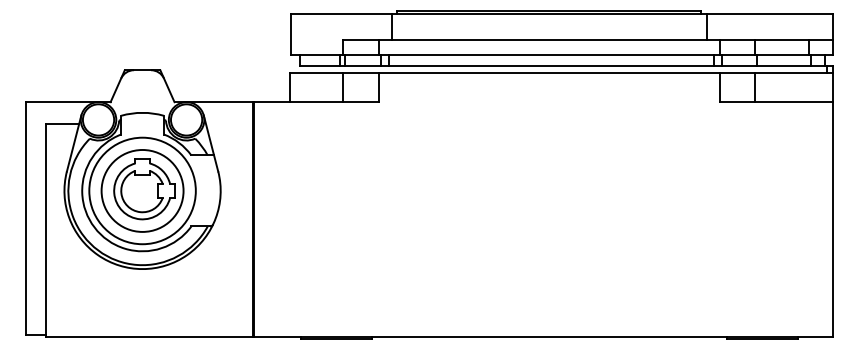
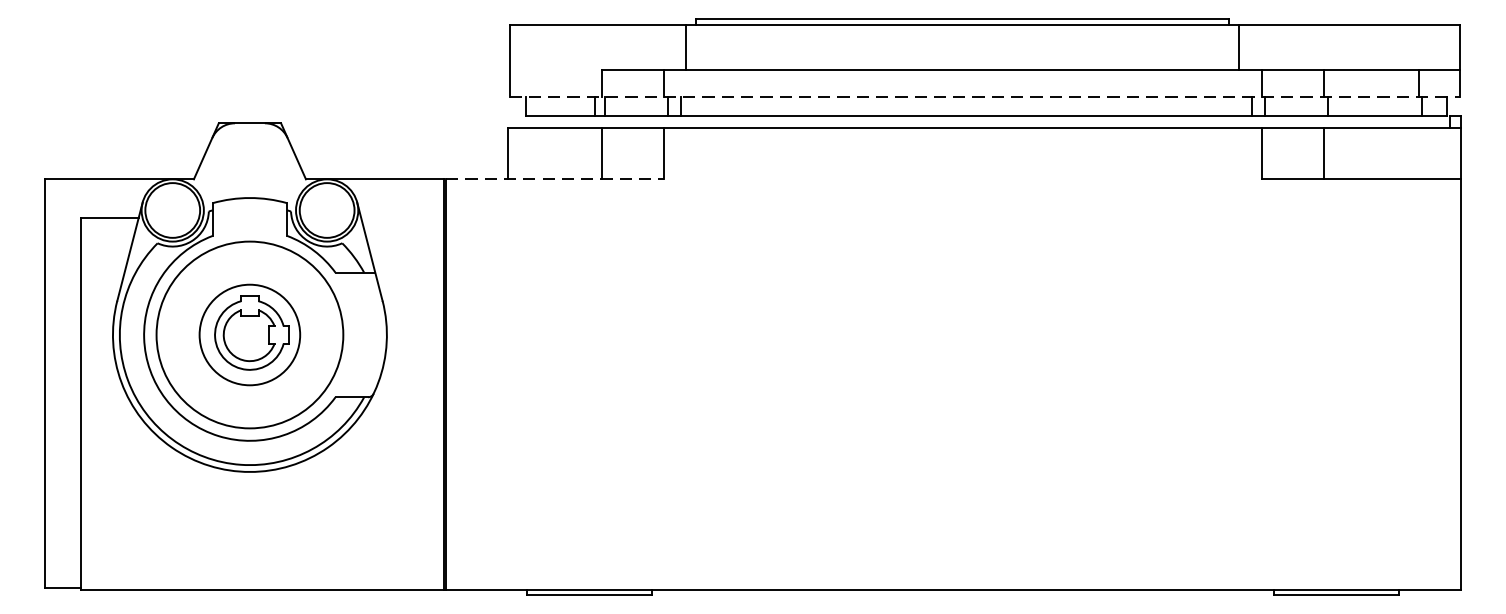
line: (561, 55) -> (984, 97), solid -> dashed
line: (317, 102) -> (556, 179), solid -> dashed
part: (142, 190) -> (249, 334), size x0.7

